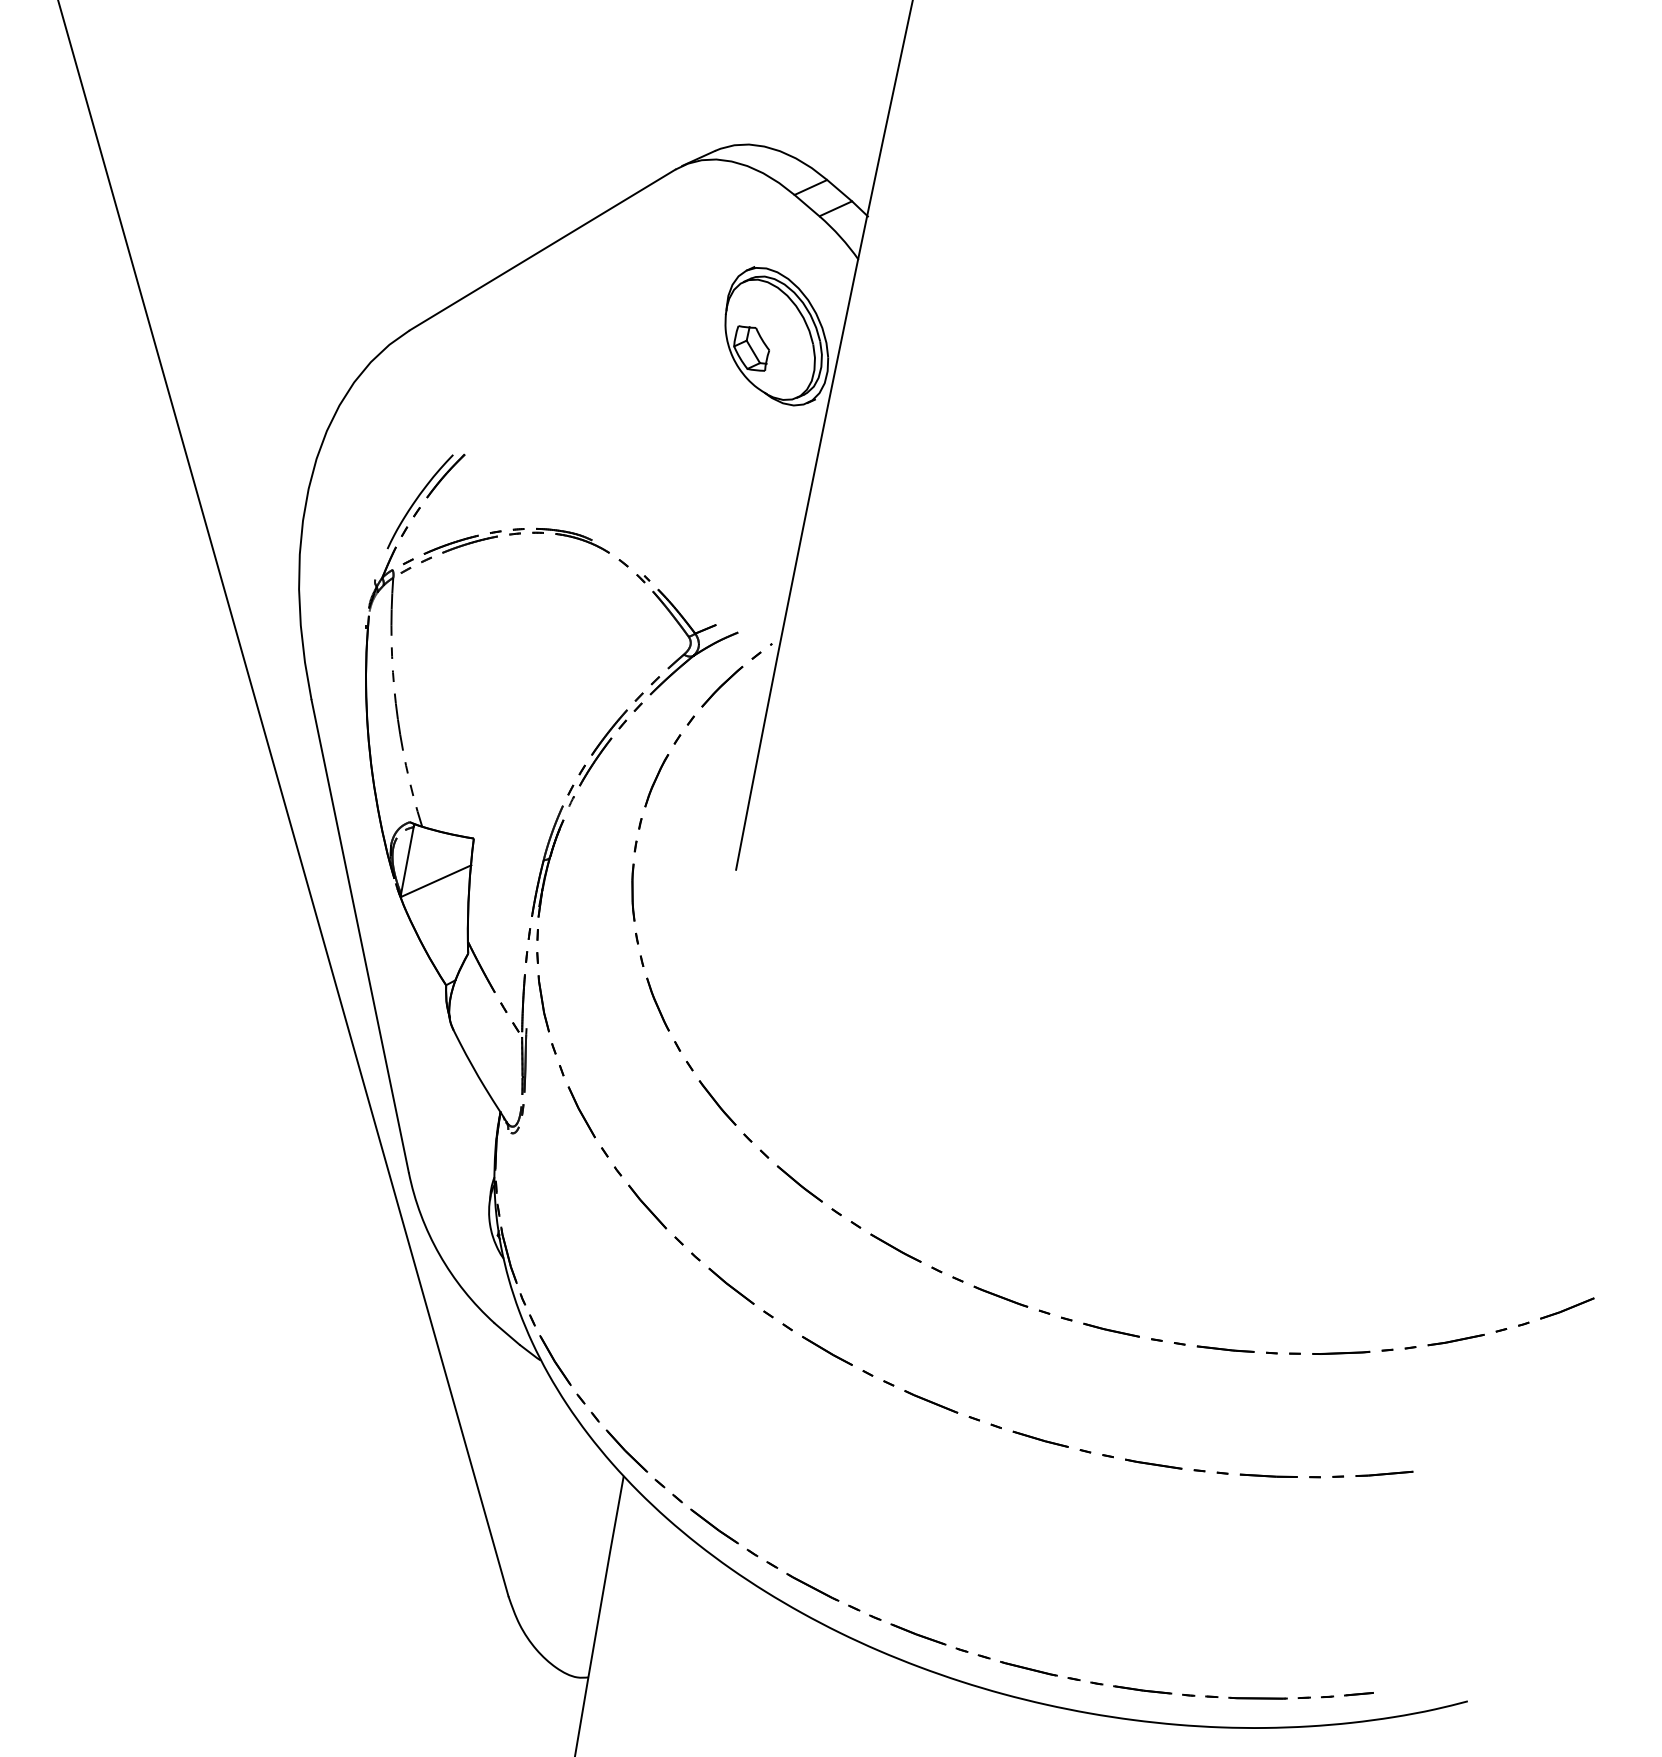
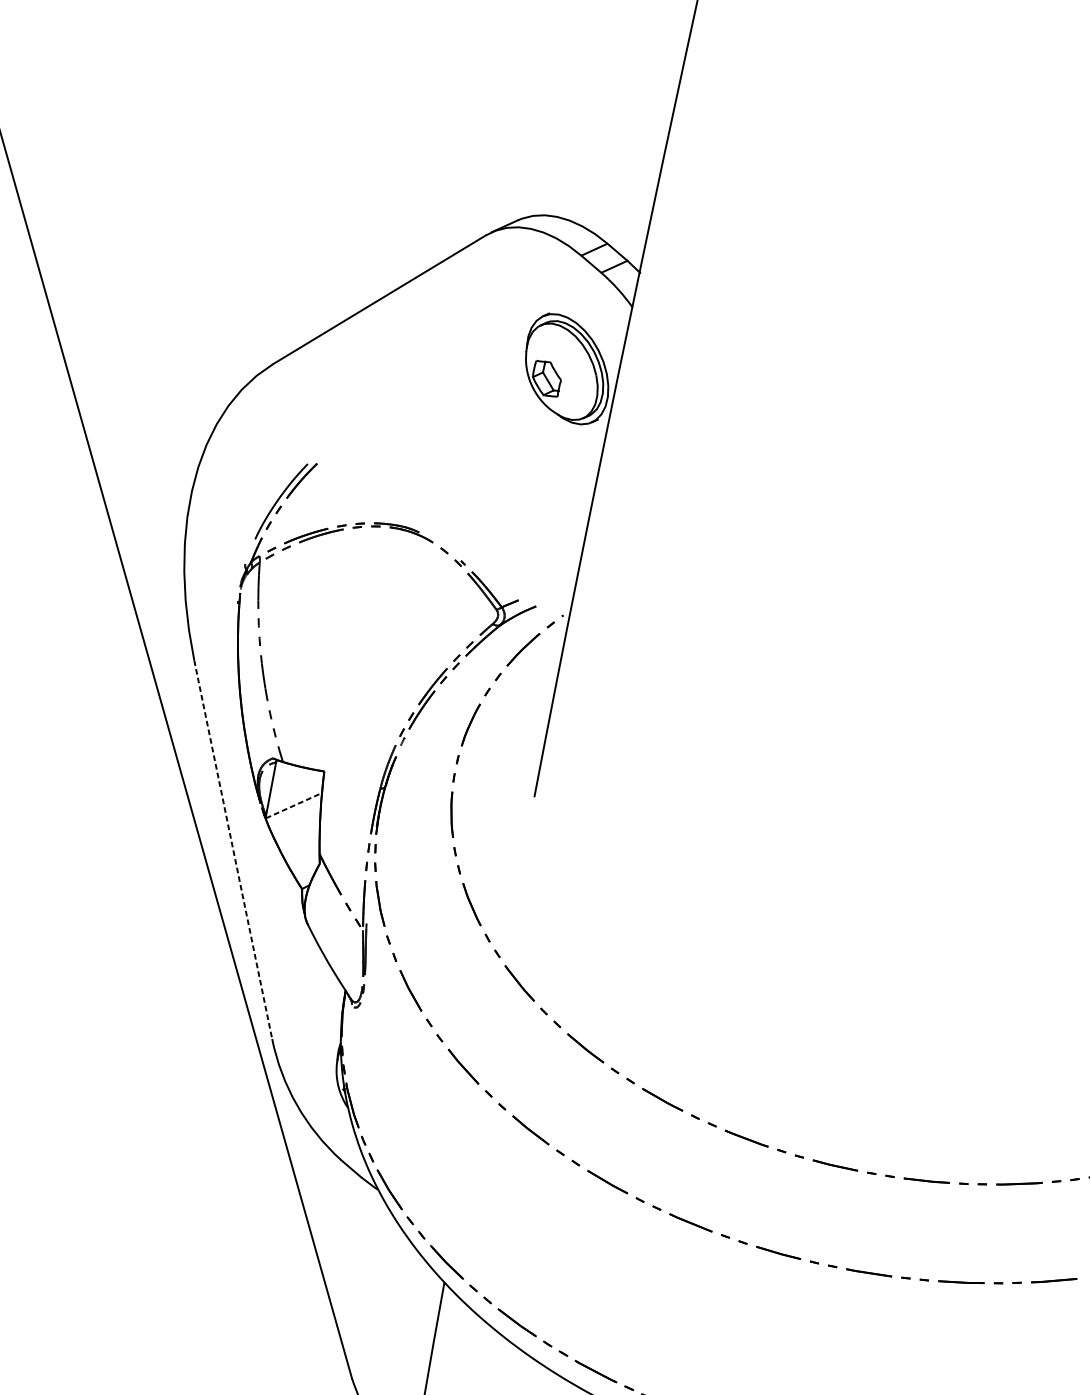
line: (436, 881) -> (294, 805), solid -> dashed
line: (360, 936) -> (233, 849), solid -> dashed

